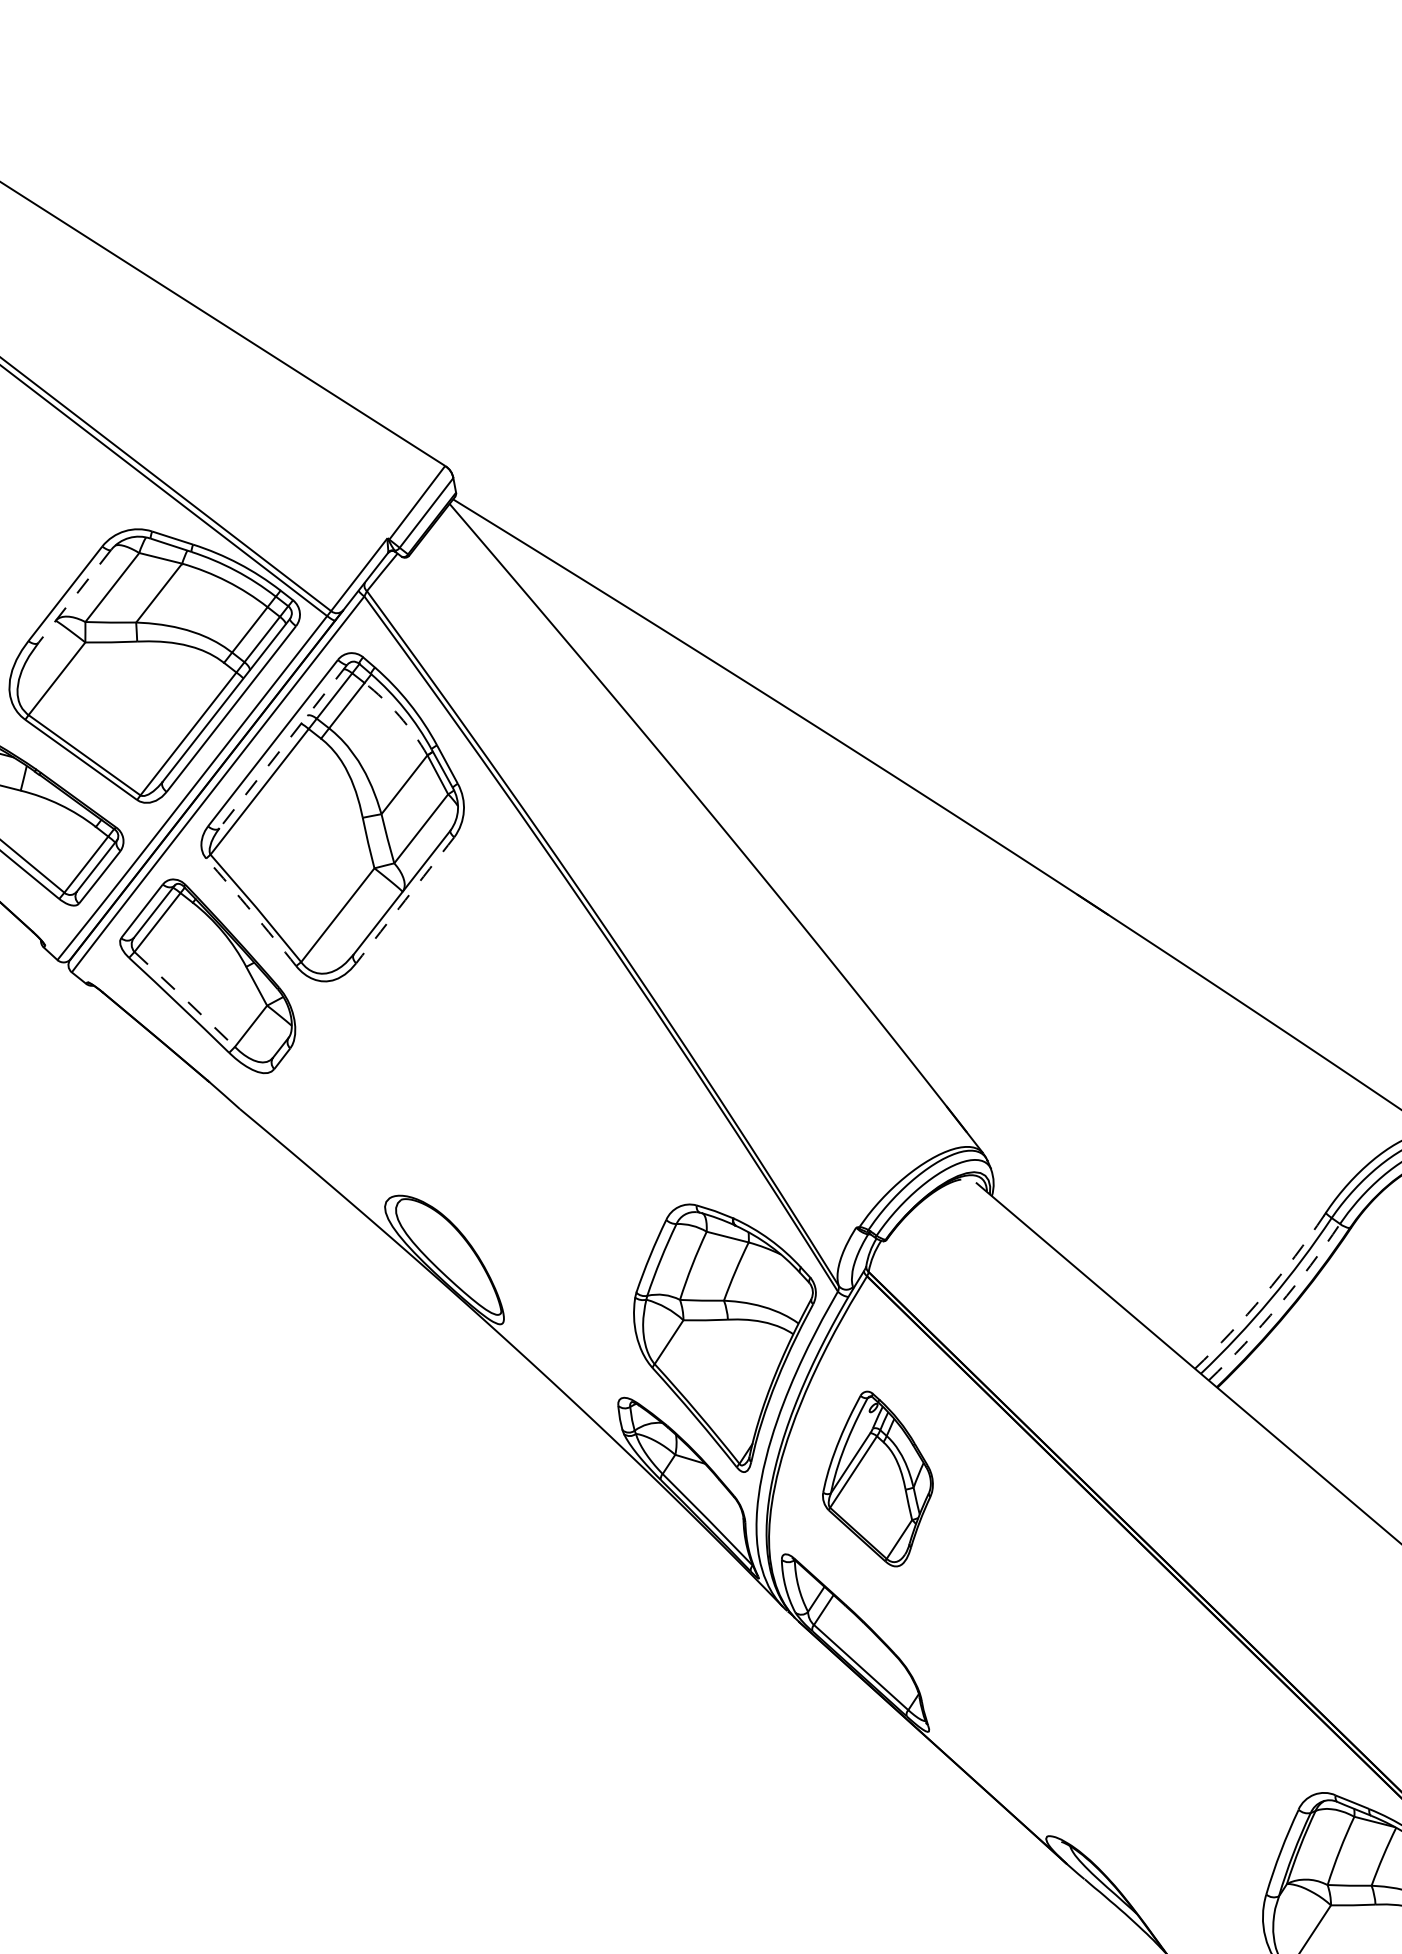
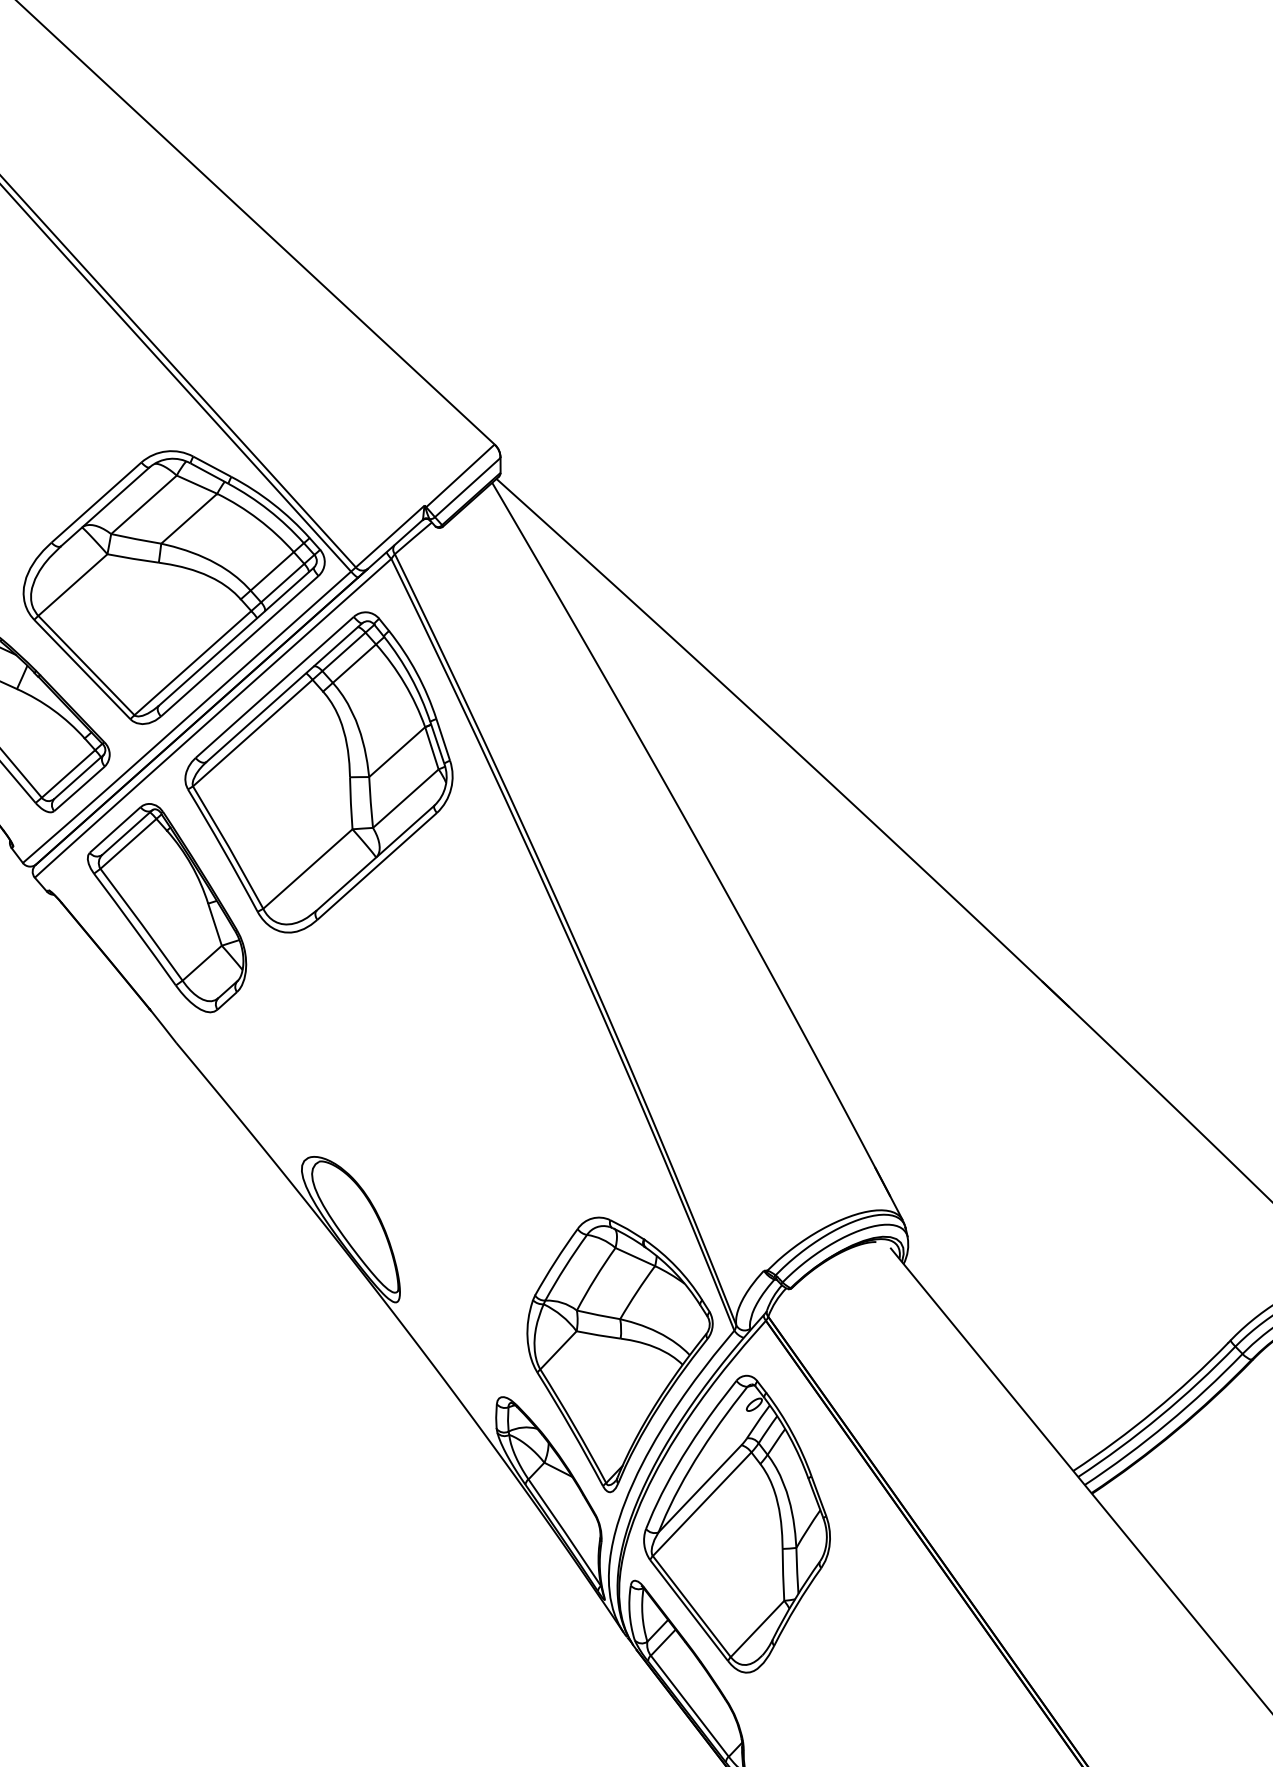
line: (74, 596) -> (104, 506), dashed -> solid
arc: (399, 716) -> (404, 683), dashed -> solid
line: (283, 746) -> (284, 692), dashed -> solid
arc: (405, 900) -> (377, 866), dashed -> solid
arc: (251, 911) -> (223, 849), dashed -> solid
line: (185, 999) -> (142, 924), dashed -> solid
arc: (1263, 1295) -> (1154, 1410), dashed -> solid
arc: (1278, 1305) -> (1167, 1423), dashed -> solid
part: (877, 1478) -> (739, 1522), size x1.67

